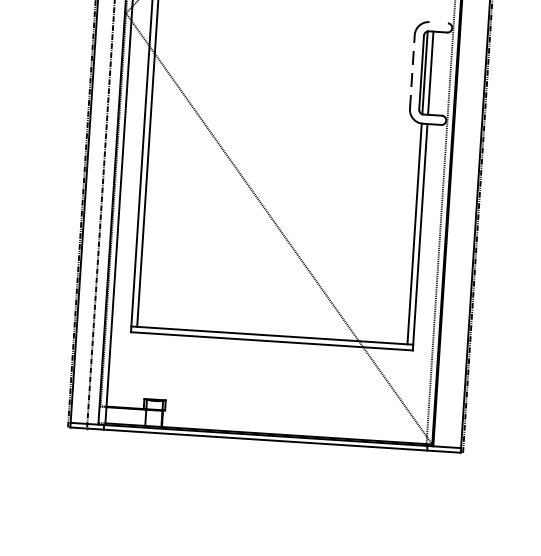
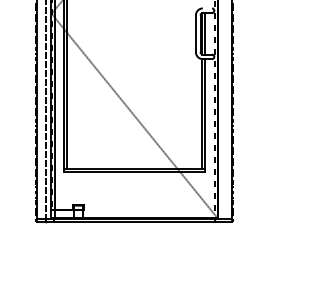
line: (411, 71) -> (195, 33), dashed -> solid

